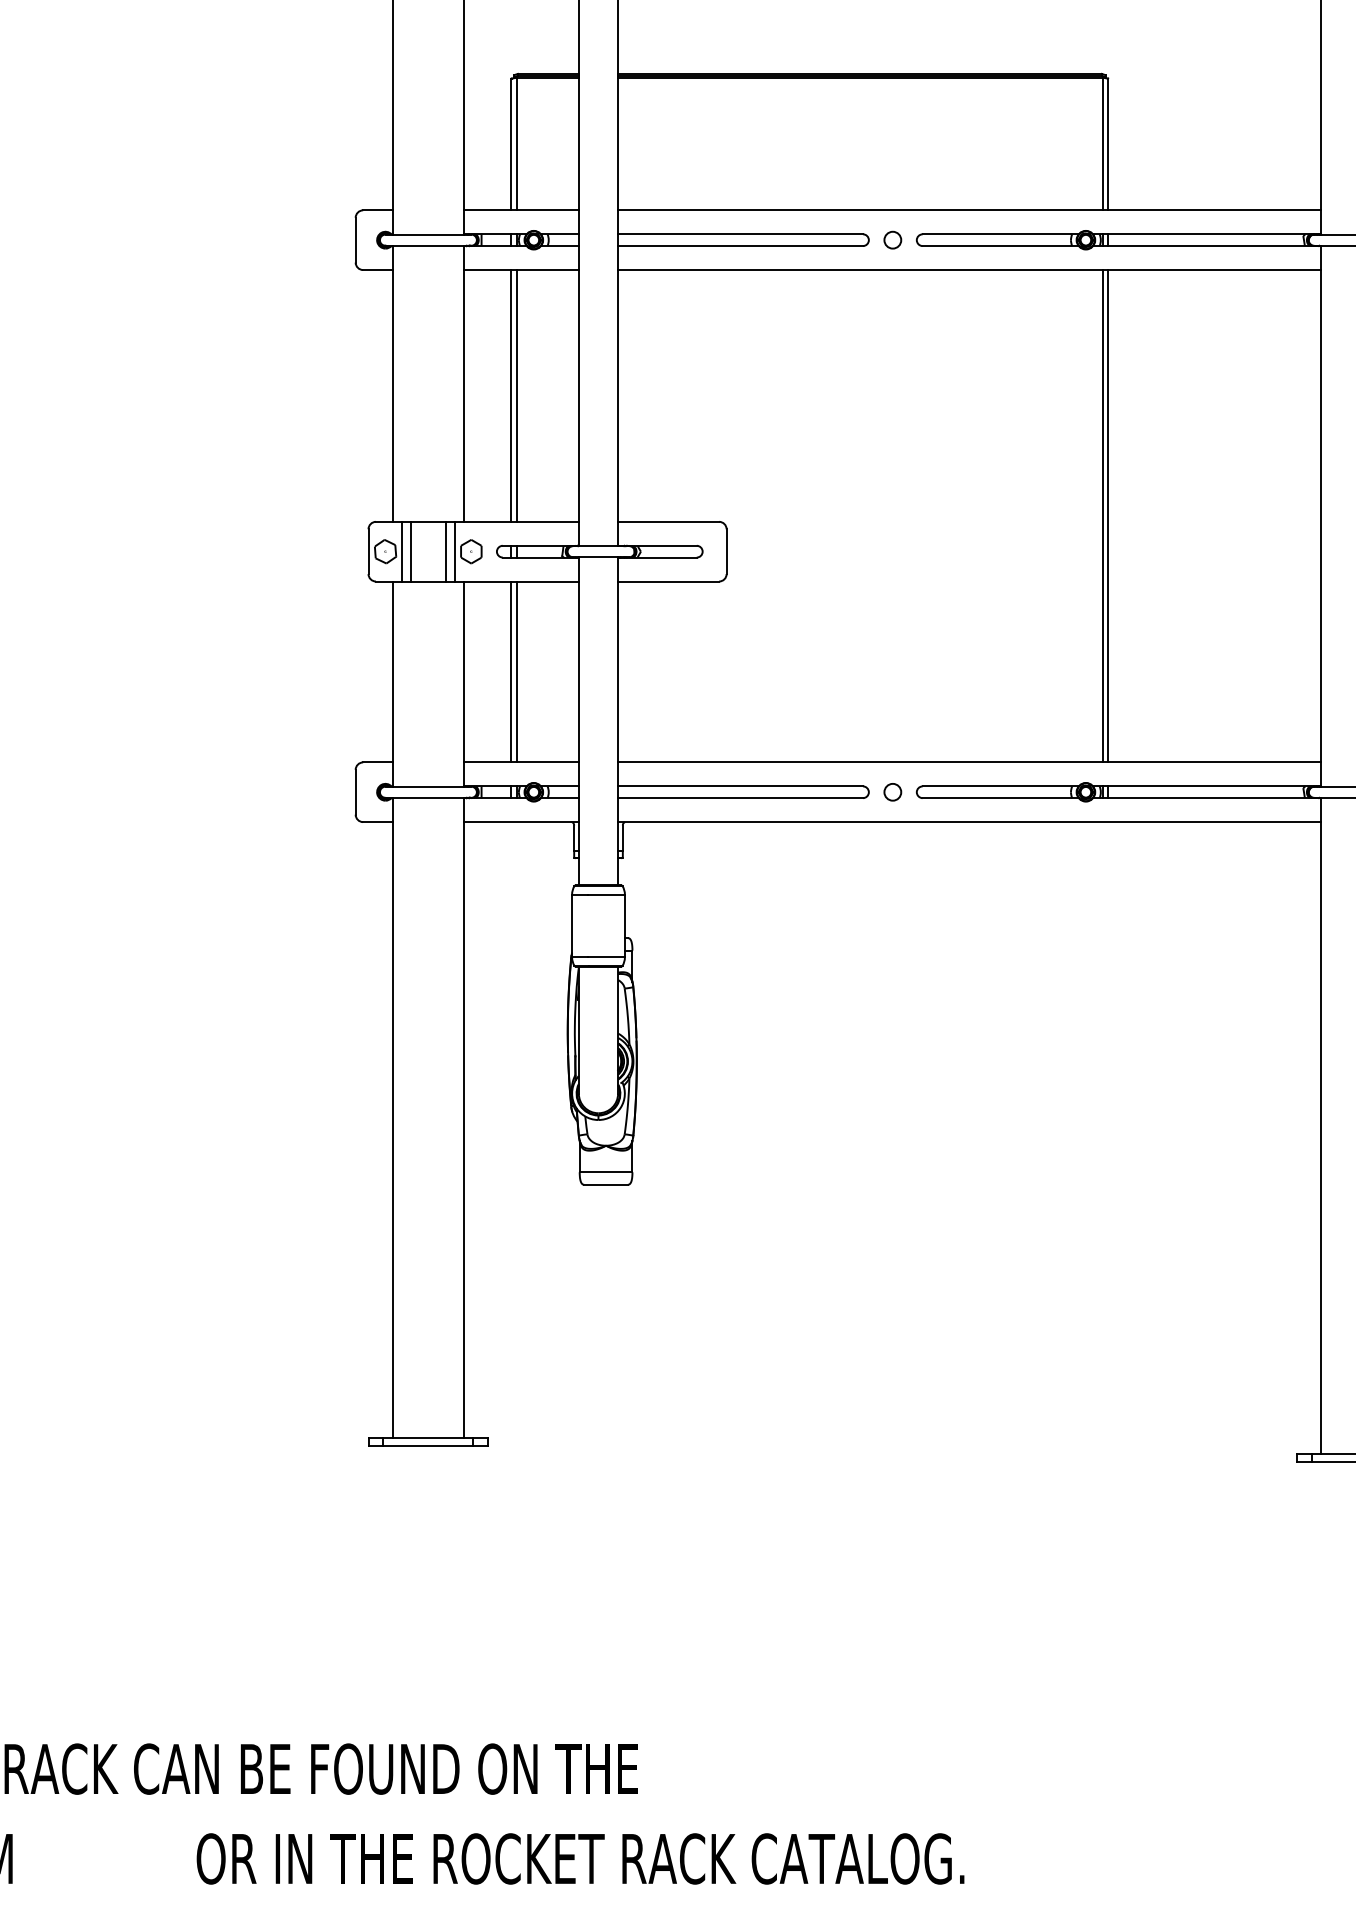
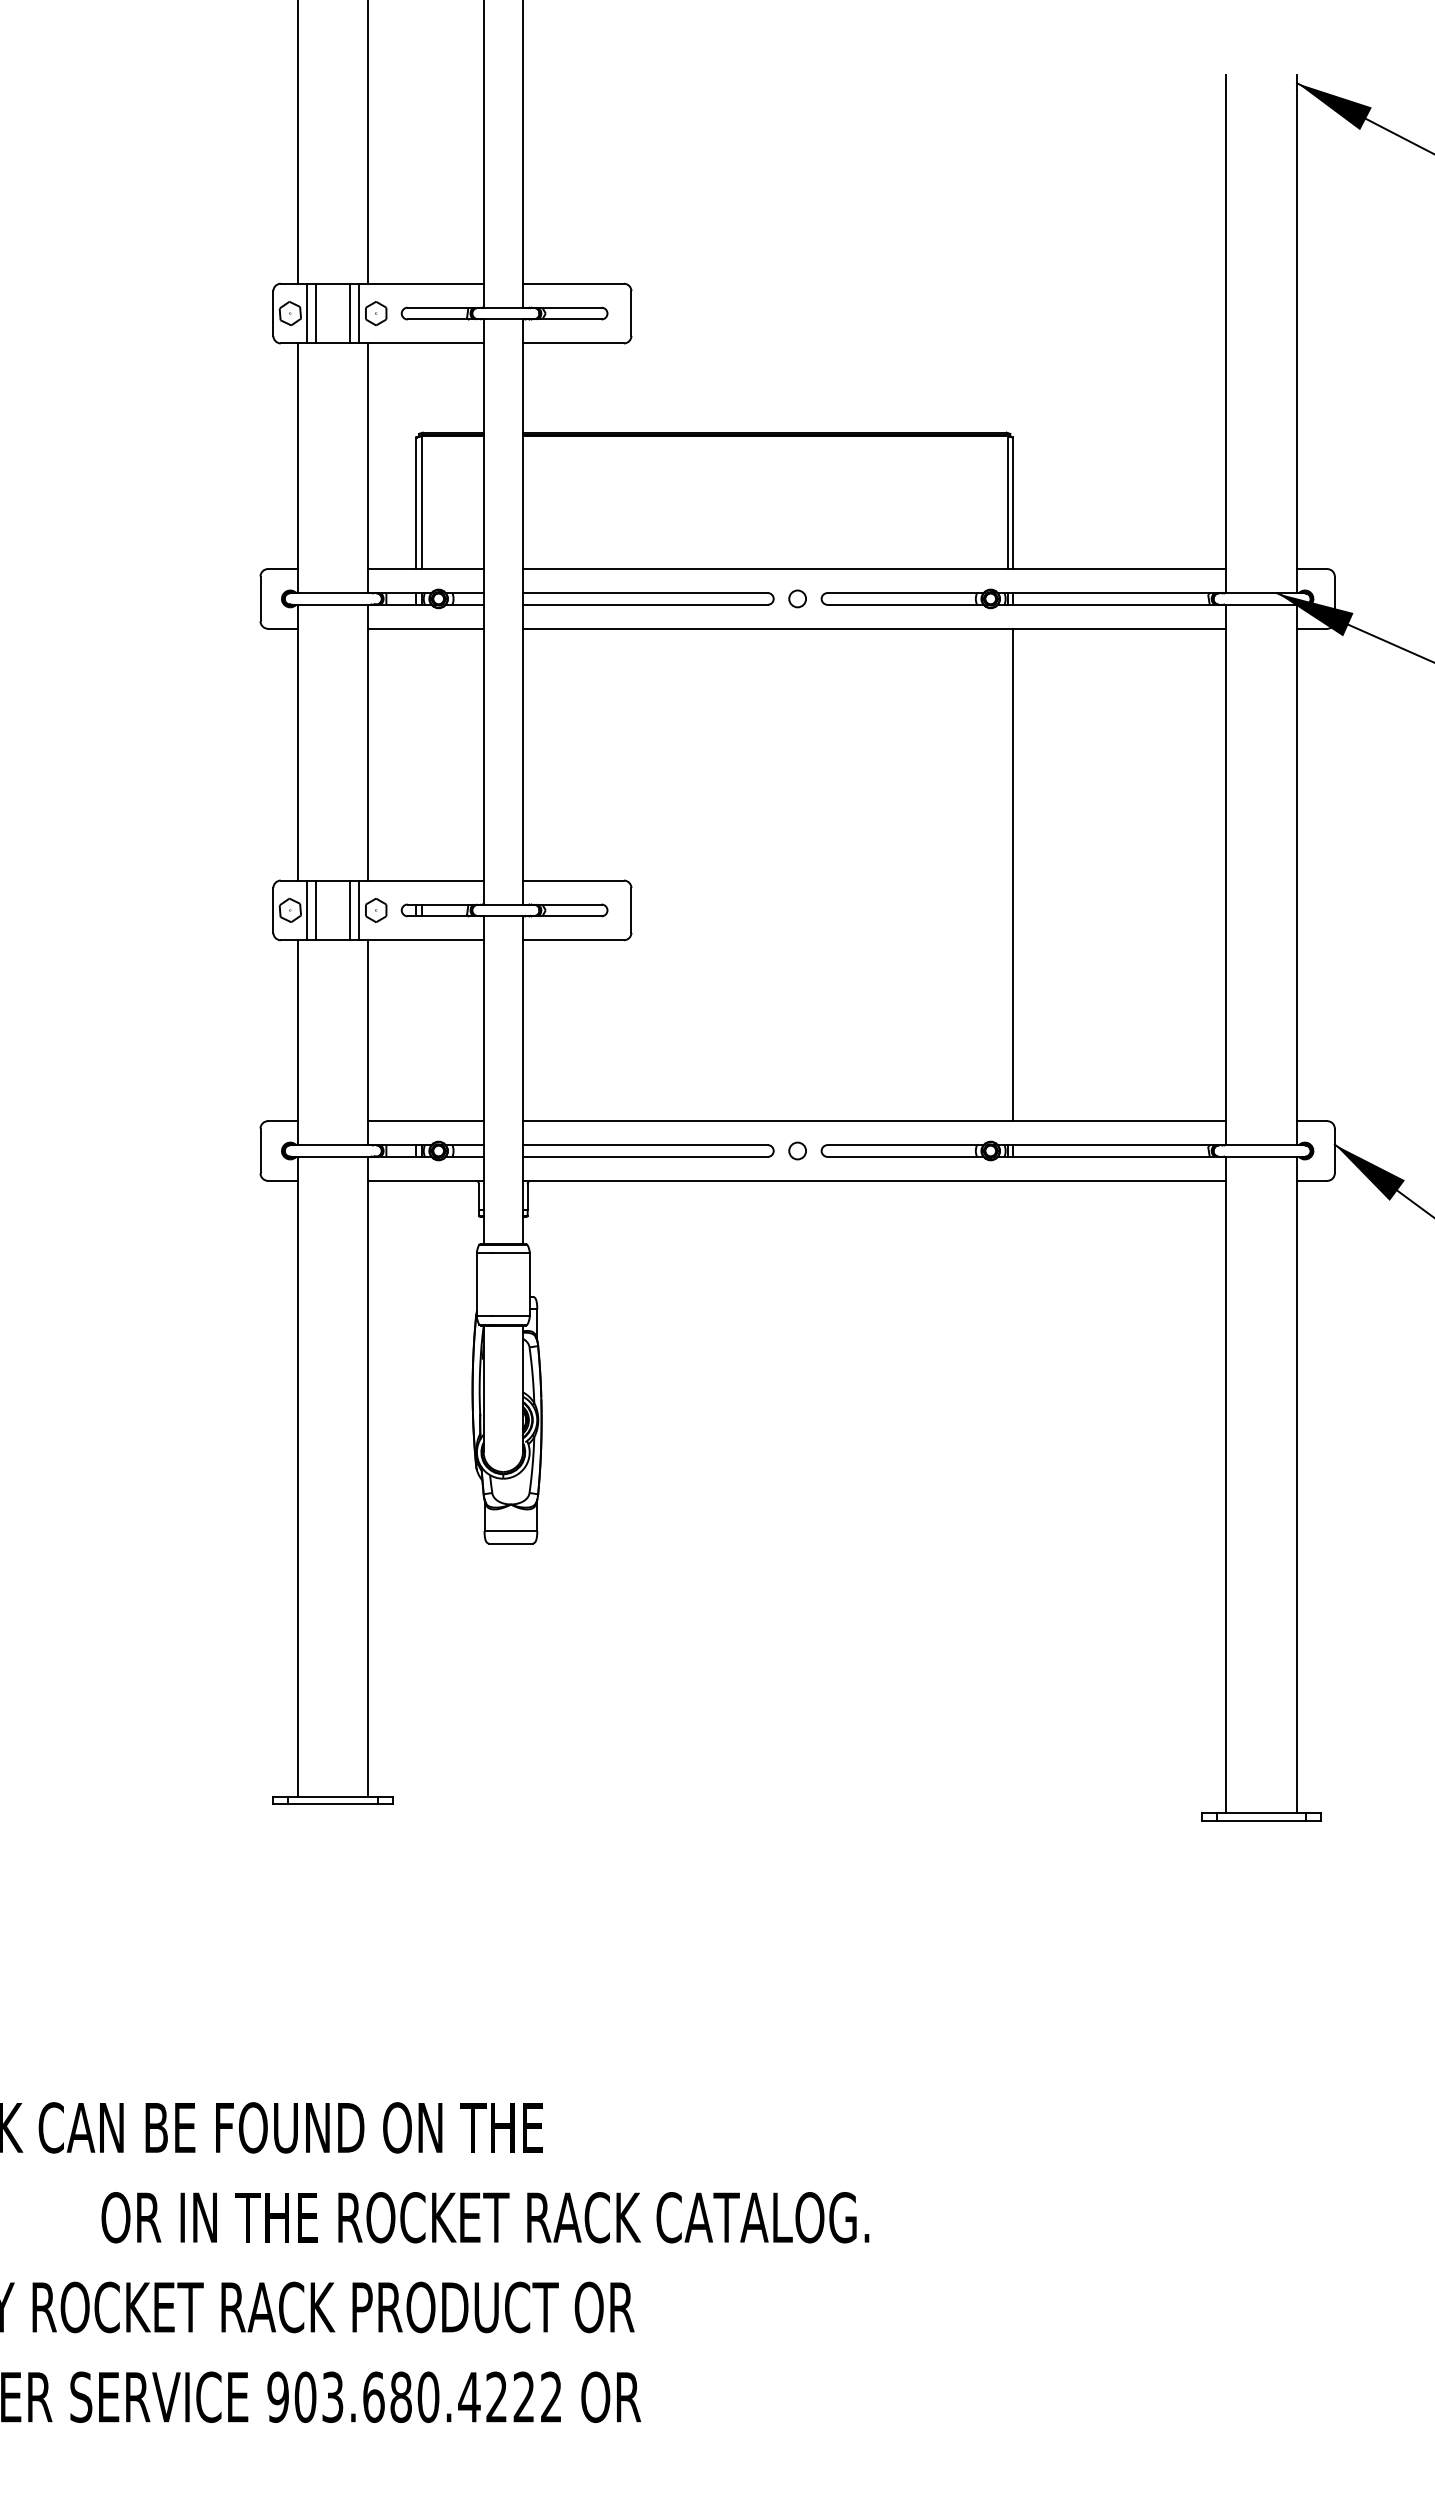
line: (511, 395) -> (416, 754), removed
line: (516, 395) -> (421, 754), removed
line: (1102, 515) -> (1007, 874), removed
line: (511, 671) -> (416, 1030), removed
line: (516, 671) -> (421, 1030), removed

